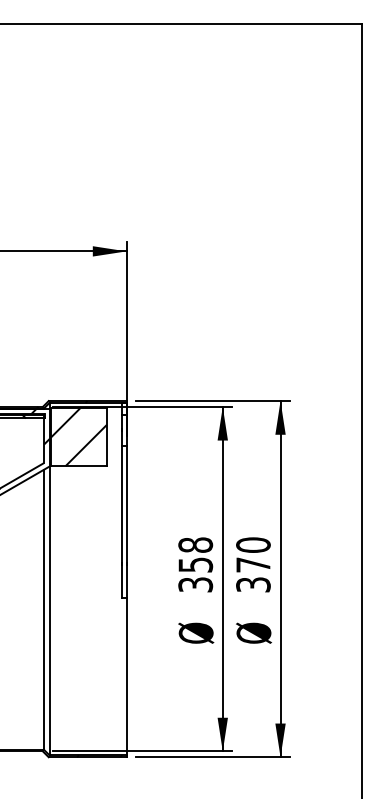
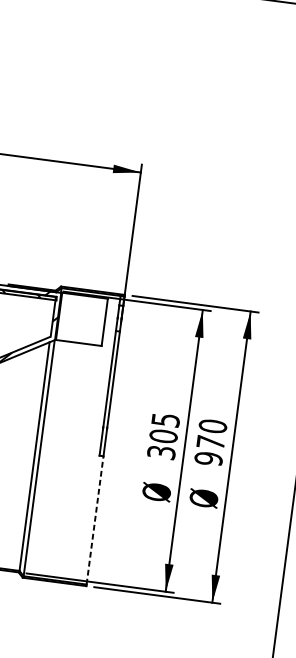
hatch: (78, 437) -> (81, 319), removed
text: (195, 554) -> (164, 427), 358 -> 305
text: (253, 584) -> (208, 458), 370 -> 970
line: (126, 676) -> (95, 520), solid -> dashed

